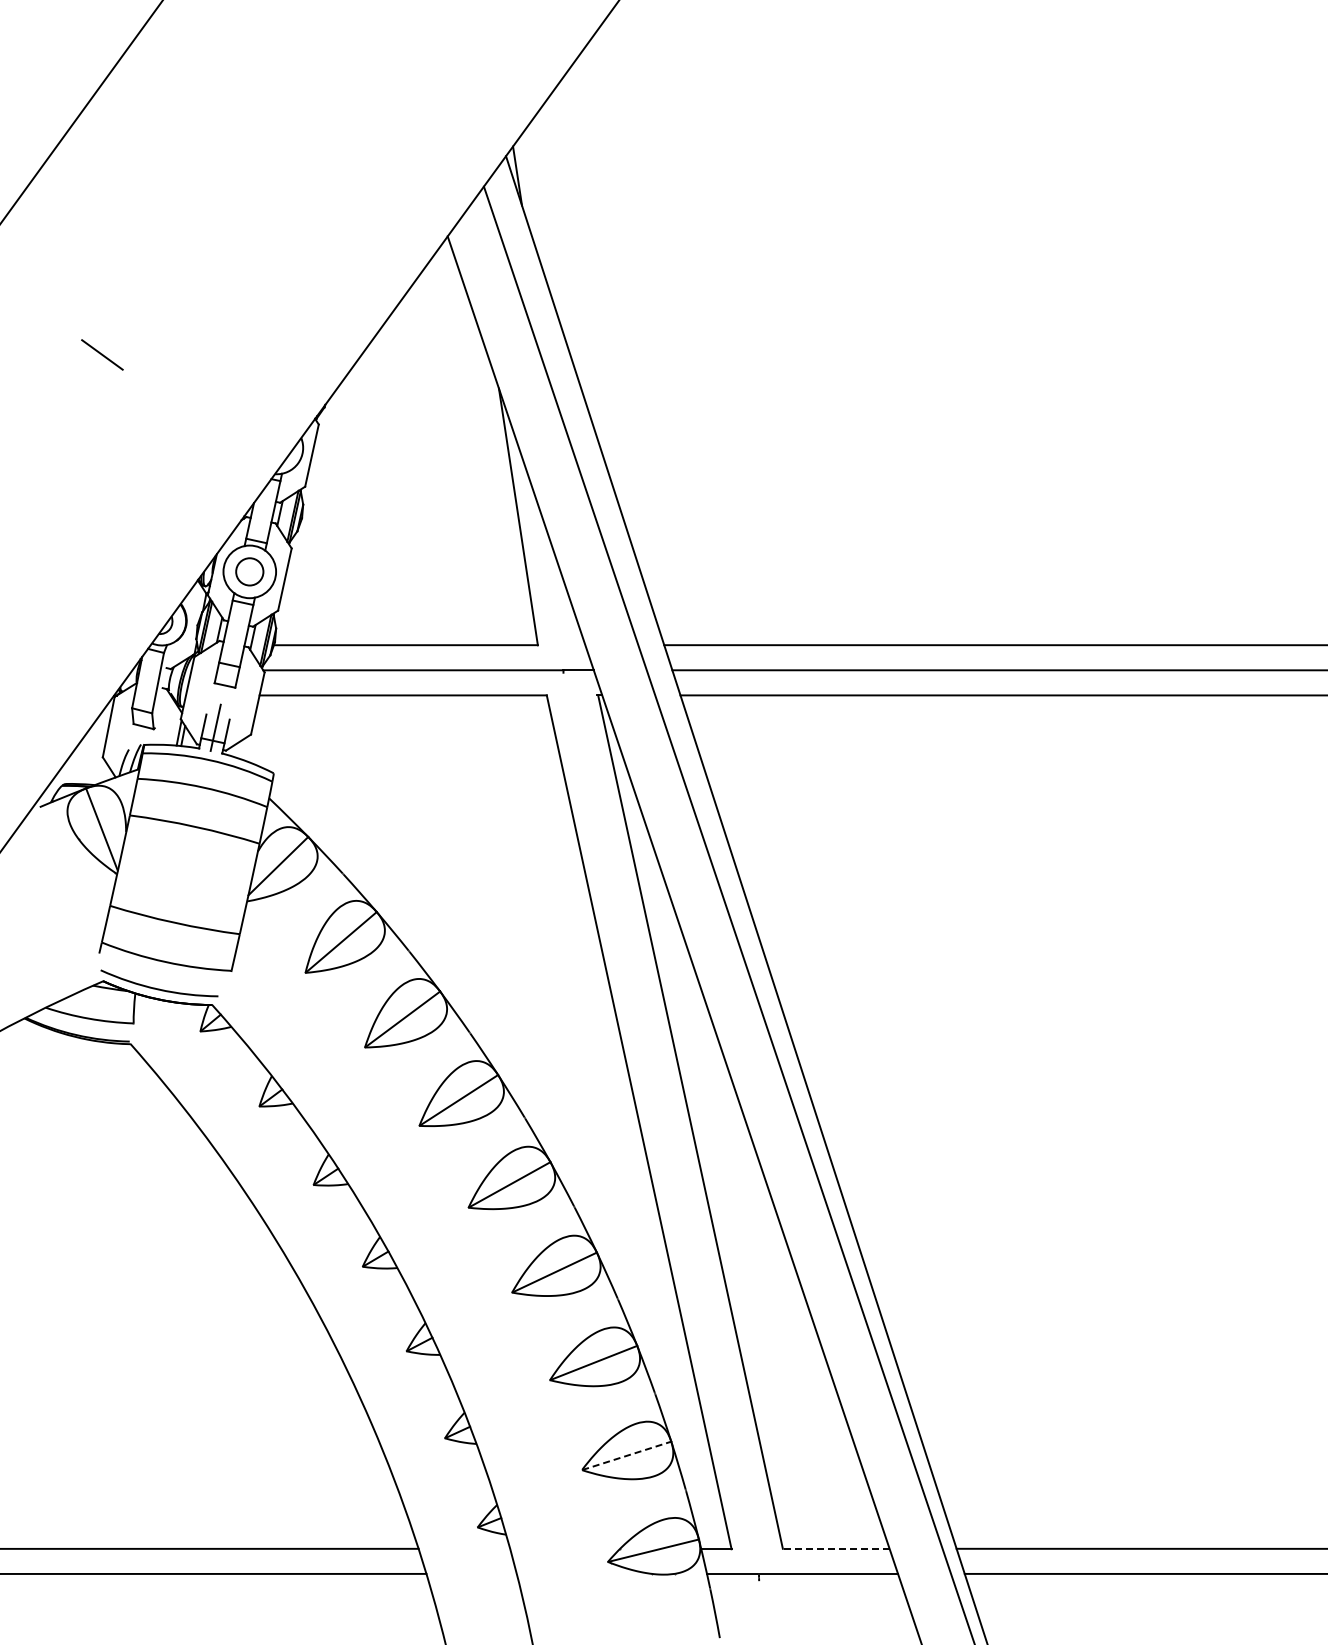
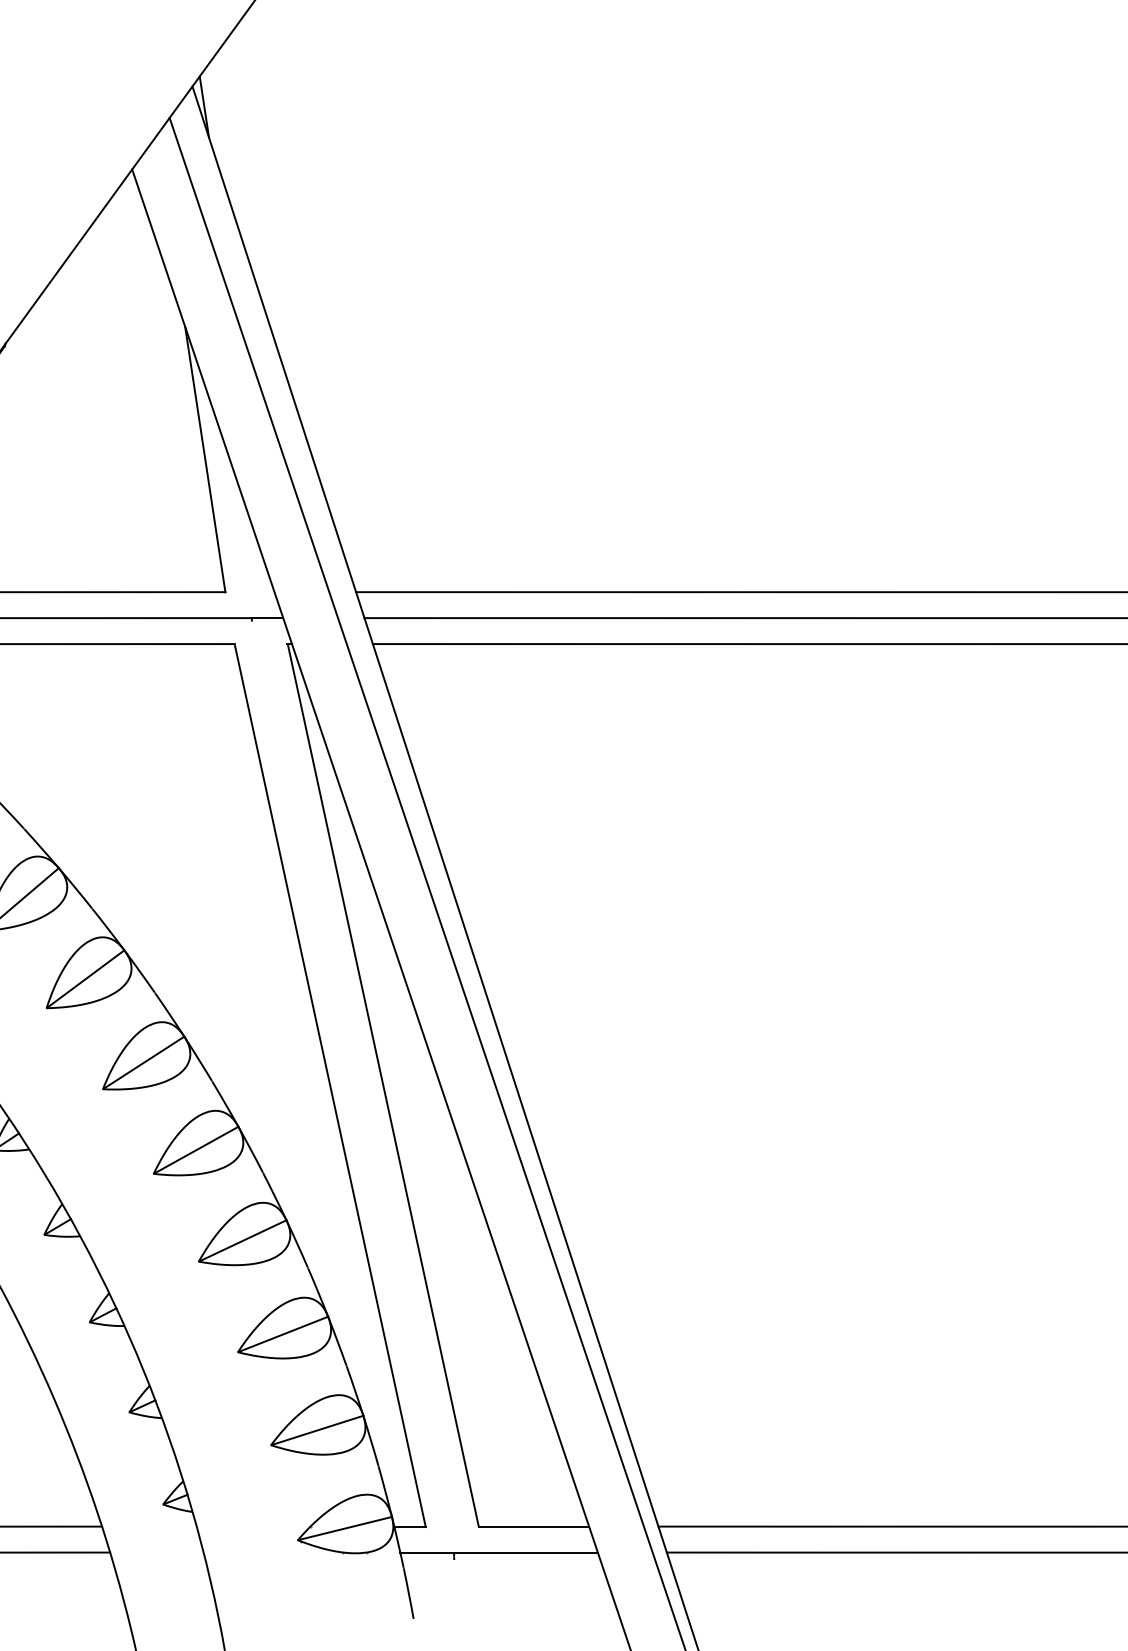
line: (626, 1455) -> (317, 1430), dashed -> solid
line: (835, 1548) -> (533, 1526), dashed -> solid

